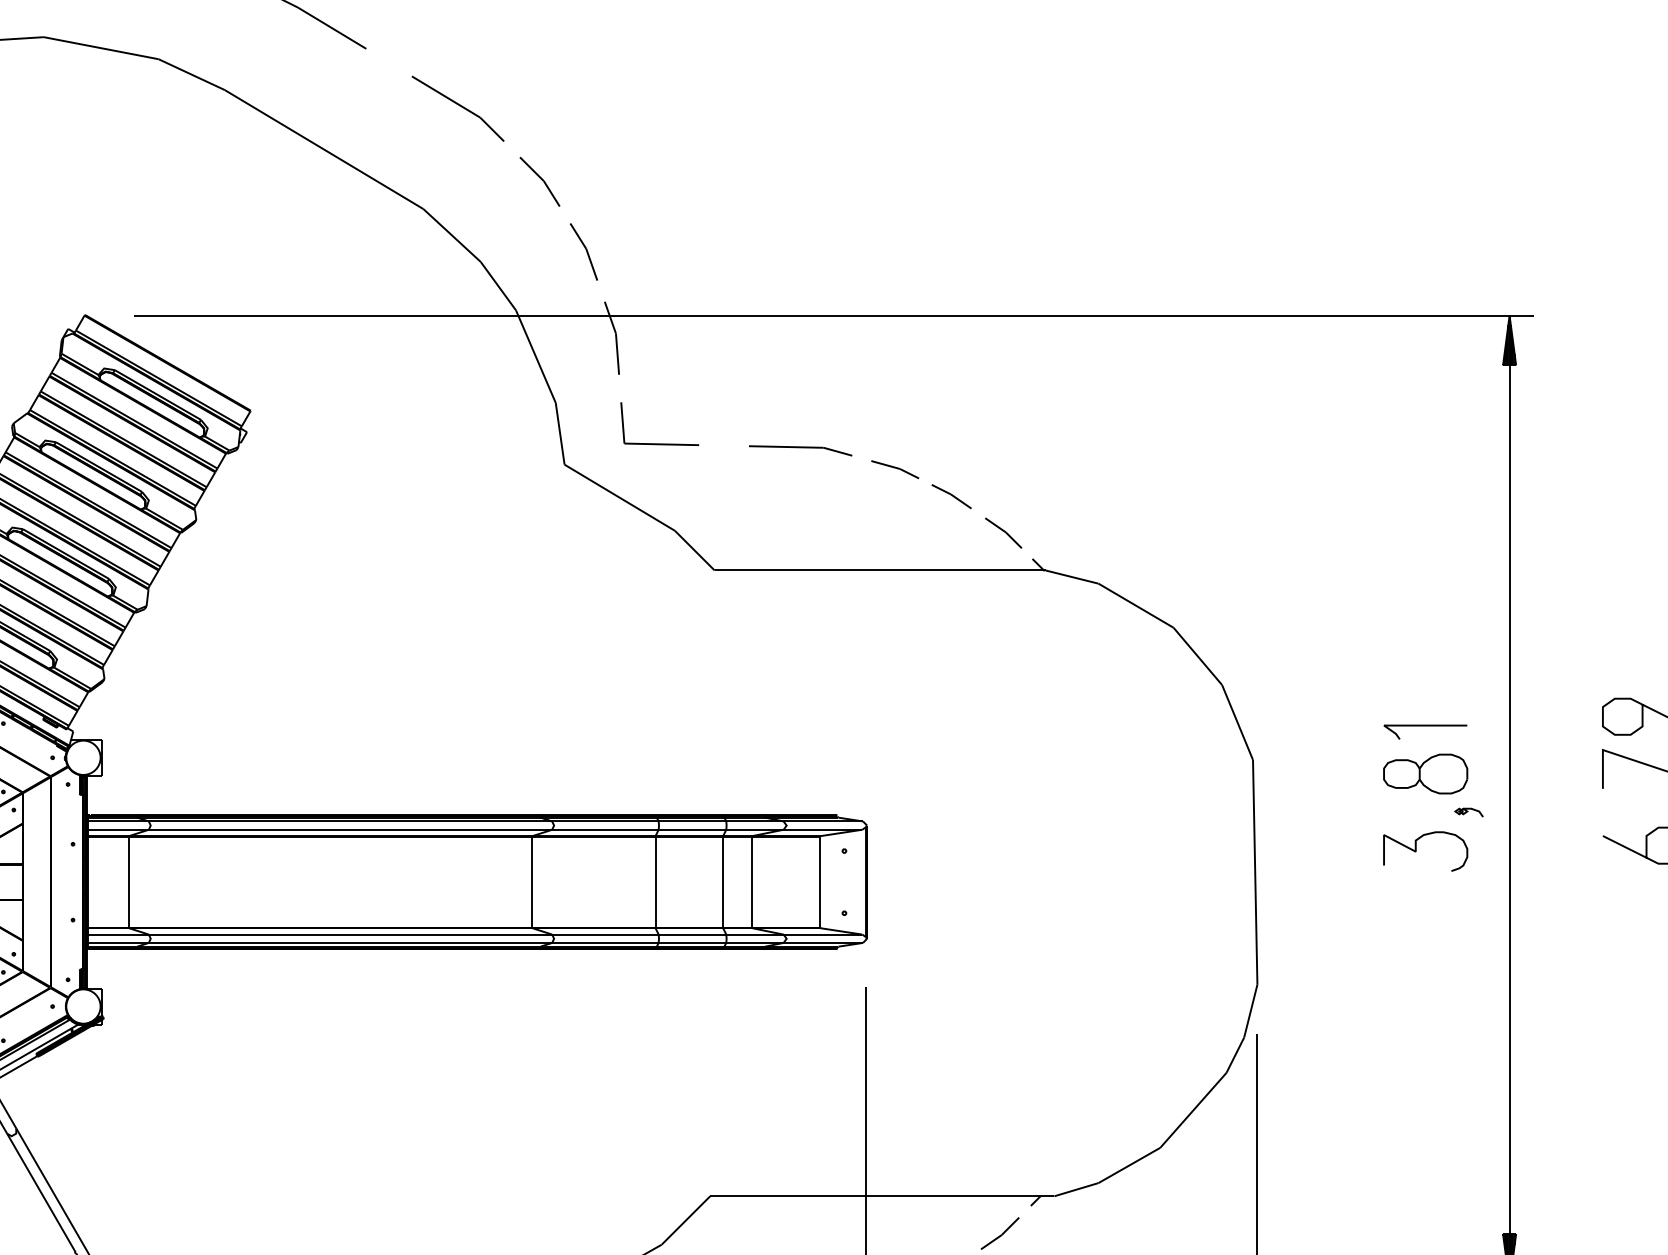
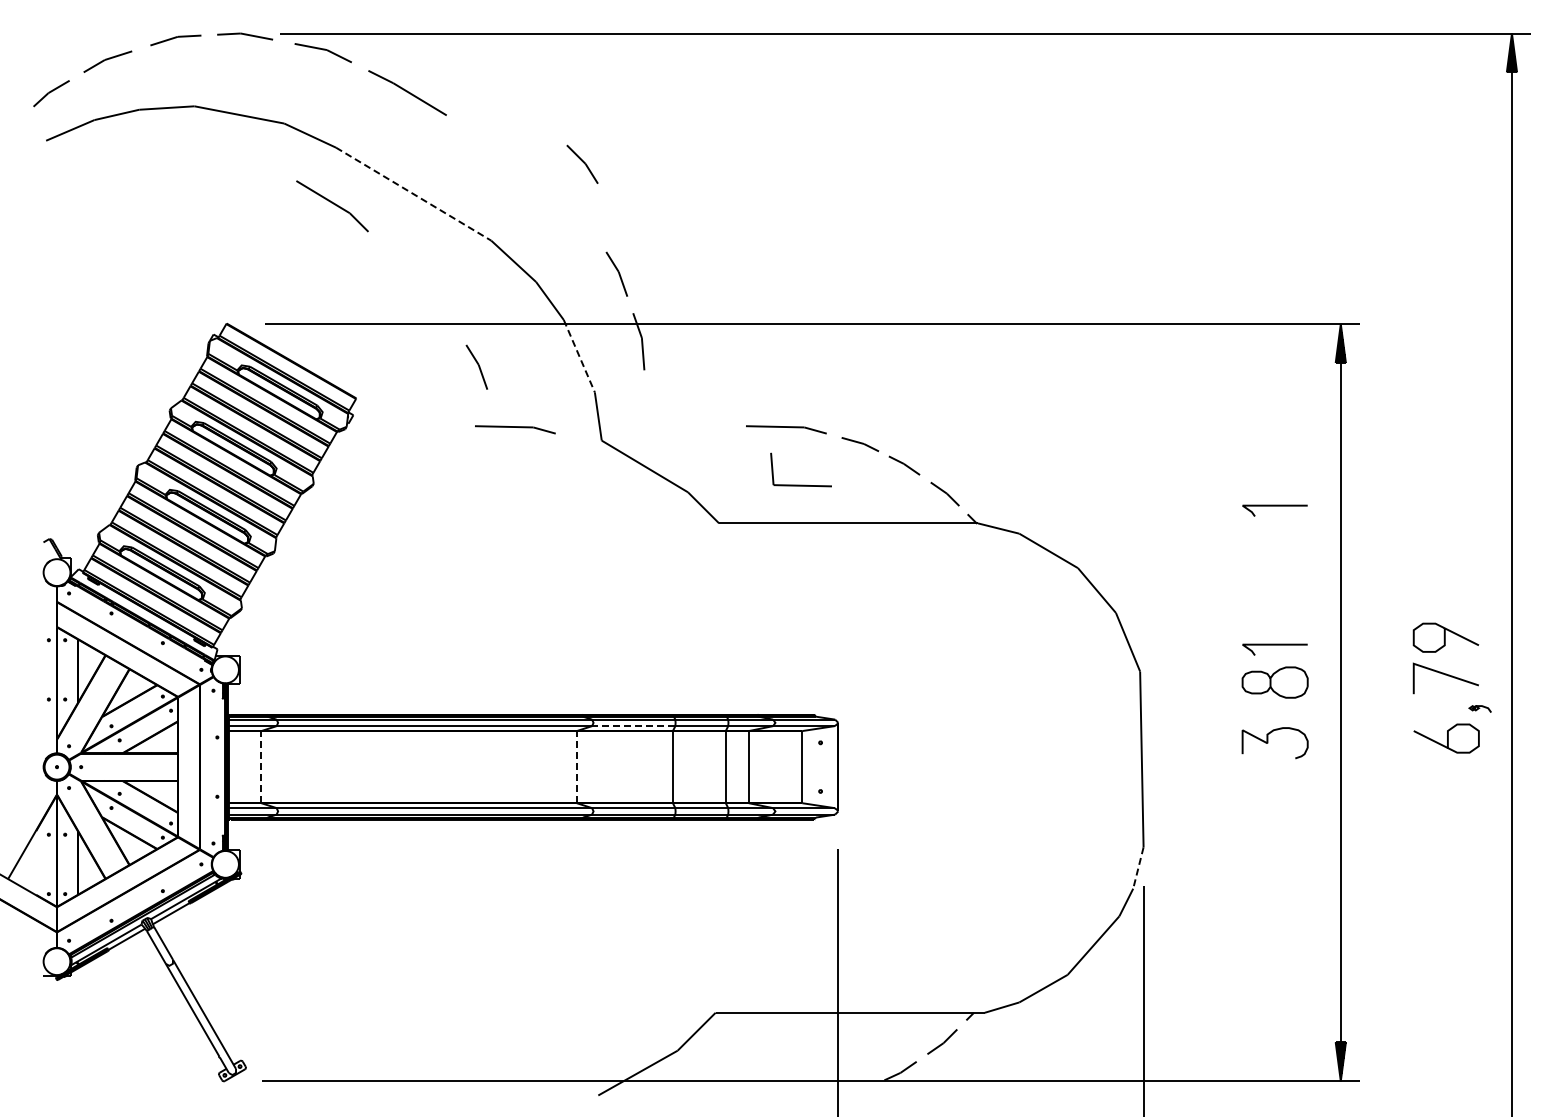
part: (458, 109) -> (332, 206), moved
line: (323, 149) -> (413, 194), solid -> dashed
part: (539, 180) -> (582, 163), moved
line: (536, 357) -> (579, 356), solid -> dashed
part: (404, 369) -> (476, 366), added
part: (658, 442) -> (800, 484), moved
part: (454, 450) -> (515, 429), added
line: (1424, 548) -> (1274, 506), added
part: (1468, 812) -> (1308, 712), removed
line: (605, 830) -> (633, 726), solid -> dashed
line: (129, 882) -> (261, 767), solid -> dashed
line: (532, 882) -> (576, 767), solid -> dashed
line: (1250, 1011) -> (1138, 868), solid -> dashed

